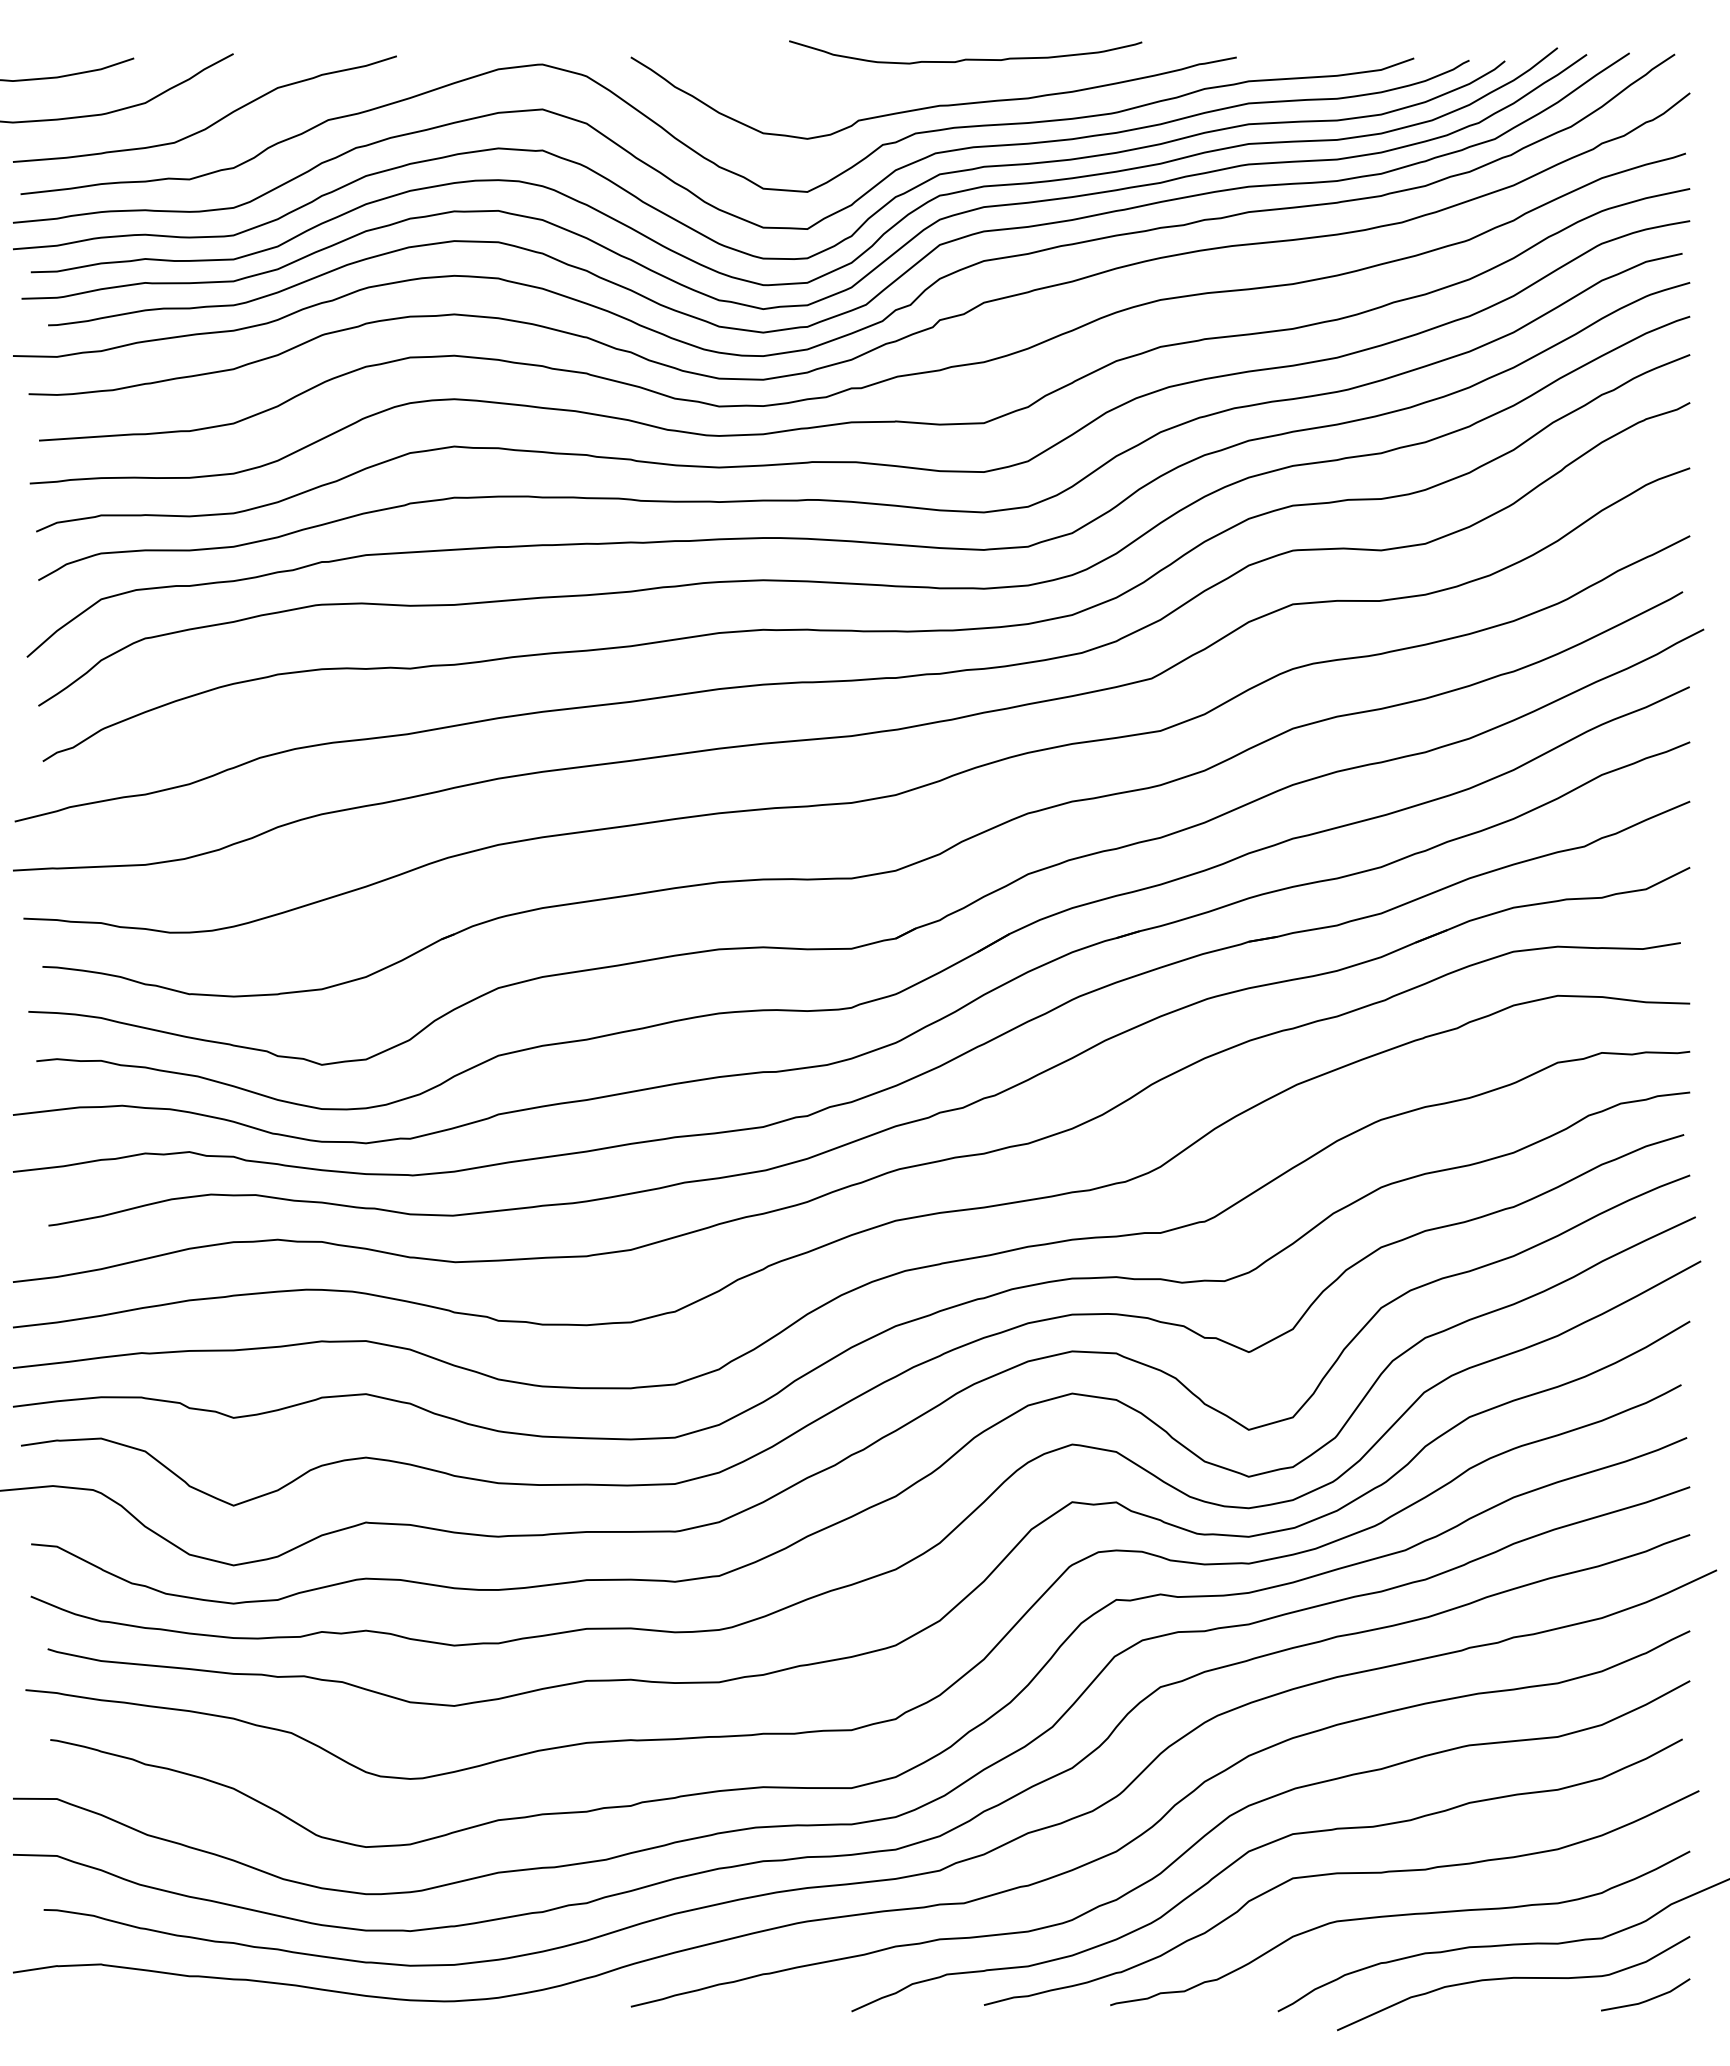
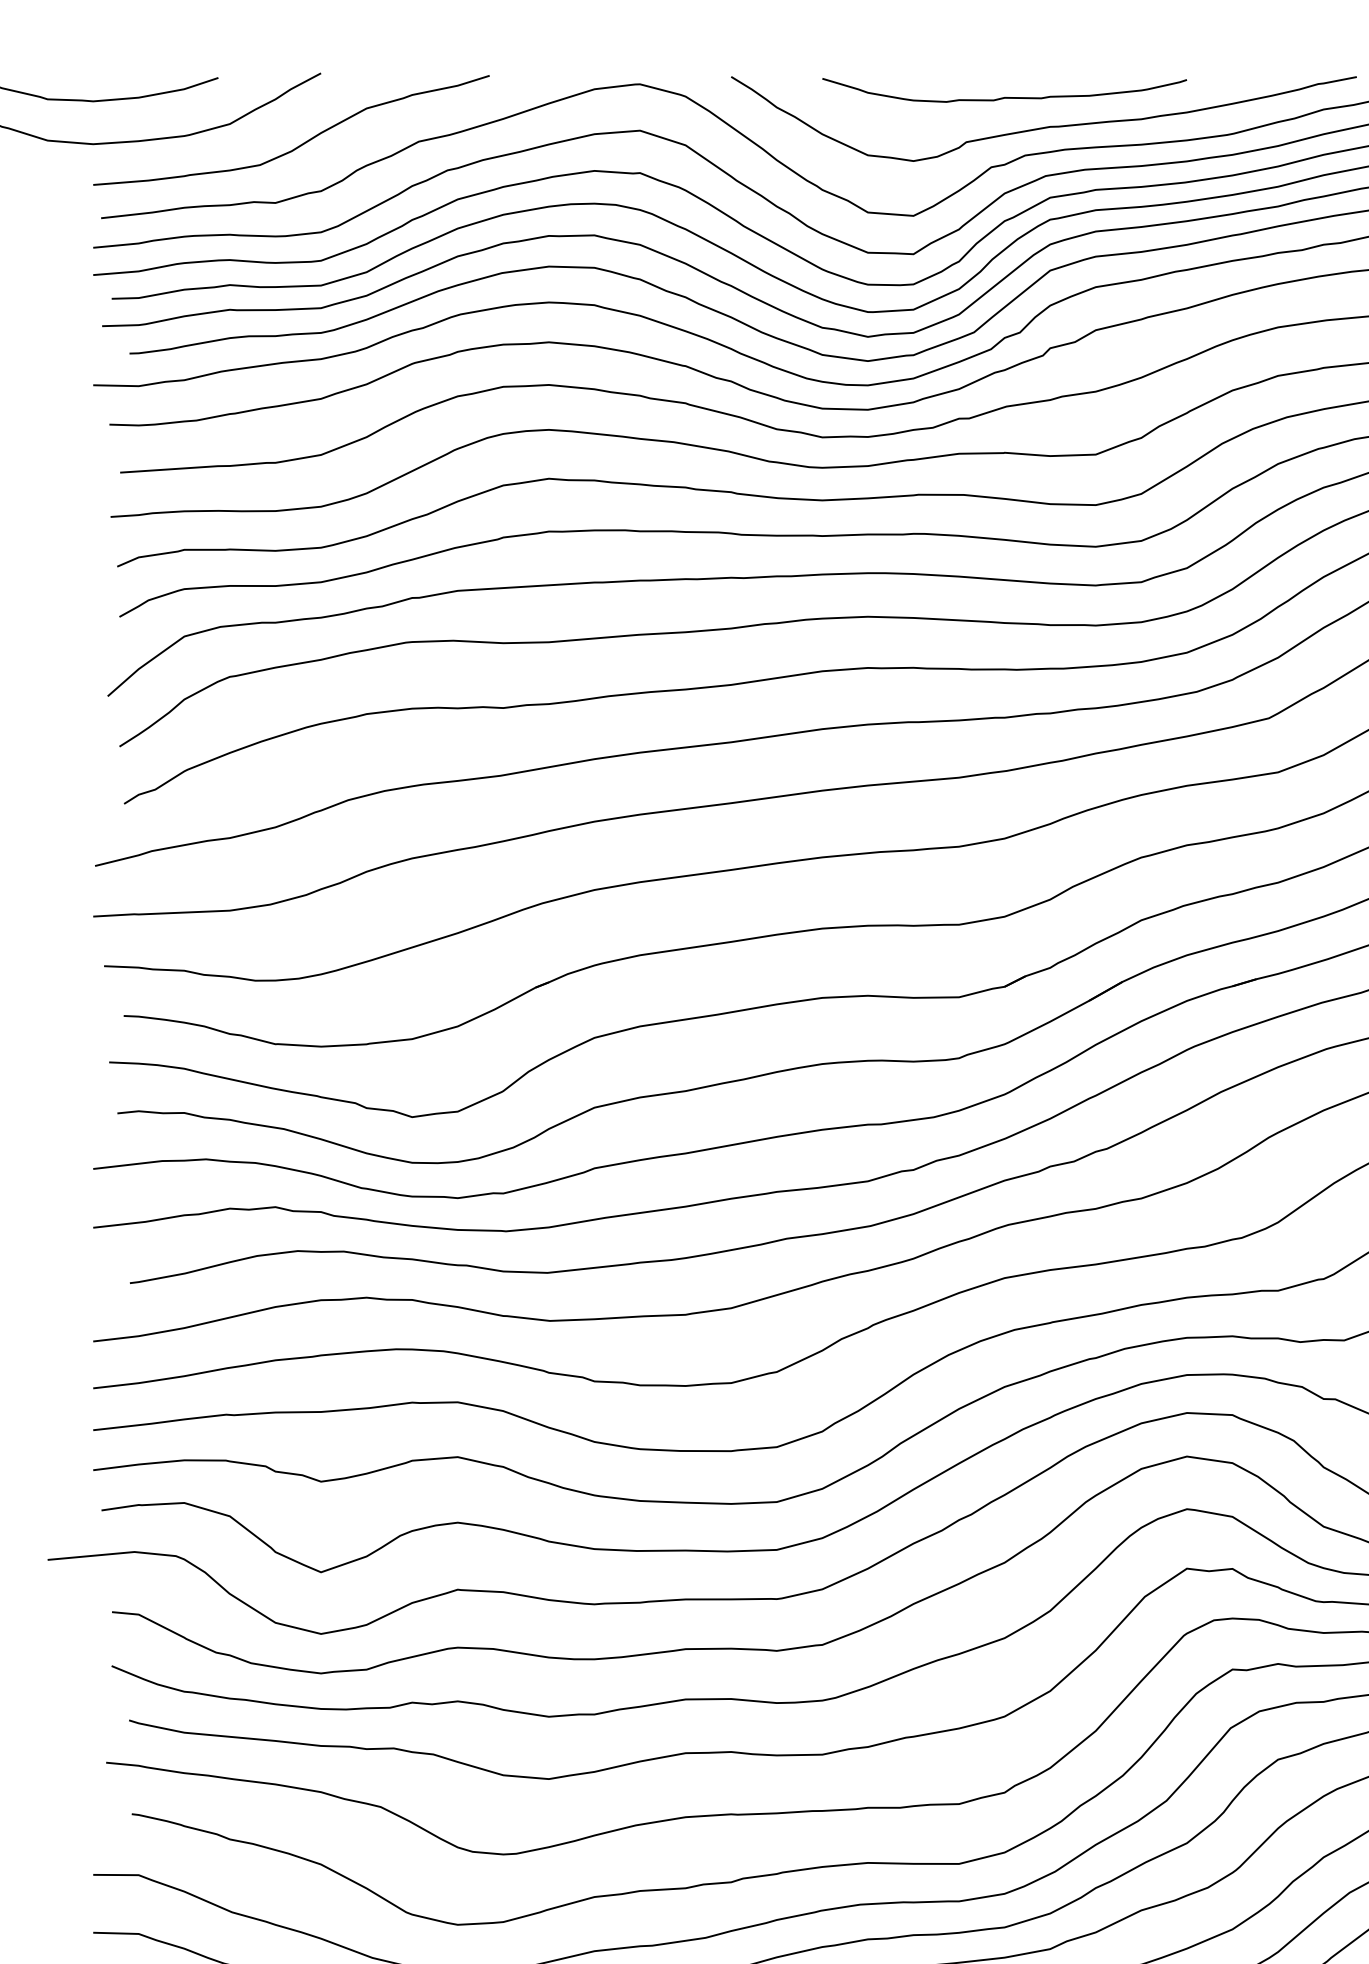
curve: (965, 58) -> (1004, 96), moved

